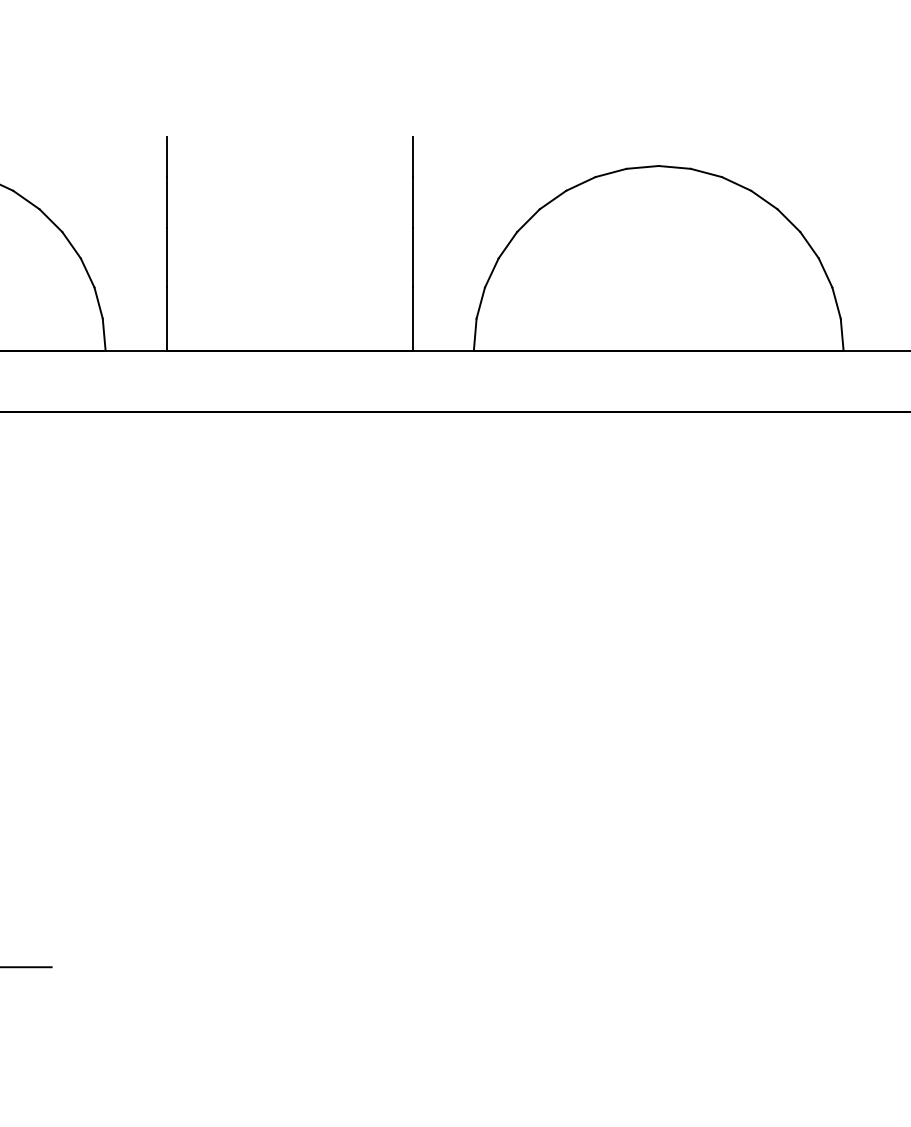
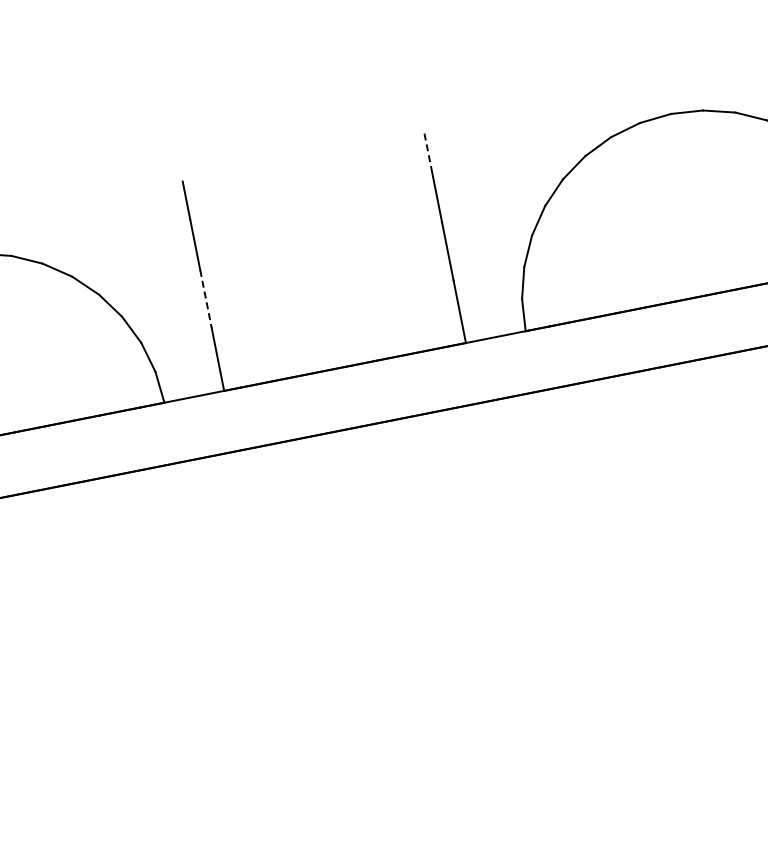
line: (412, 157) -> (427, 153), solid -> dashed
line: (166, 257) -> (206, 299), solid -> dashed

